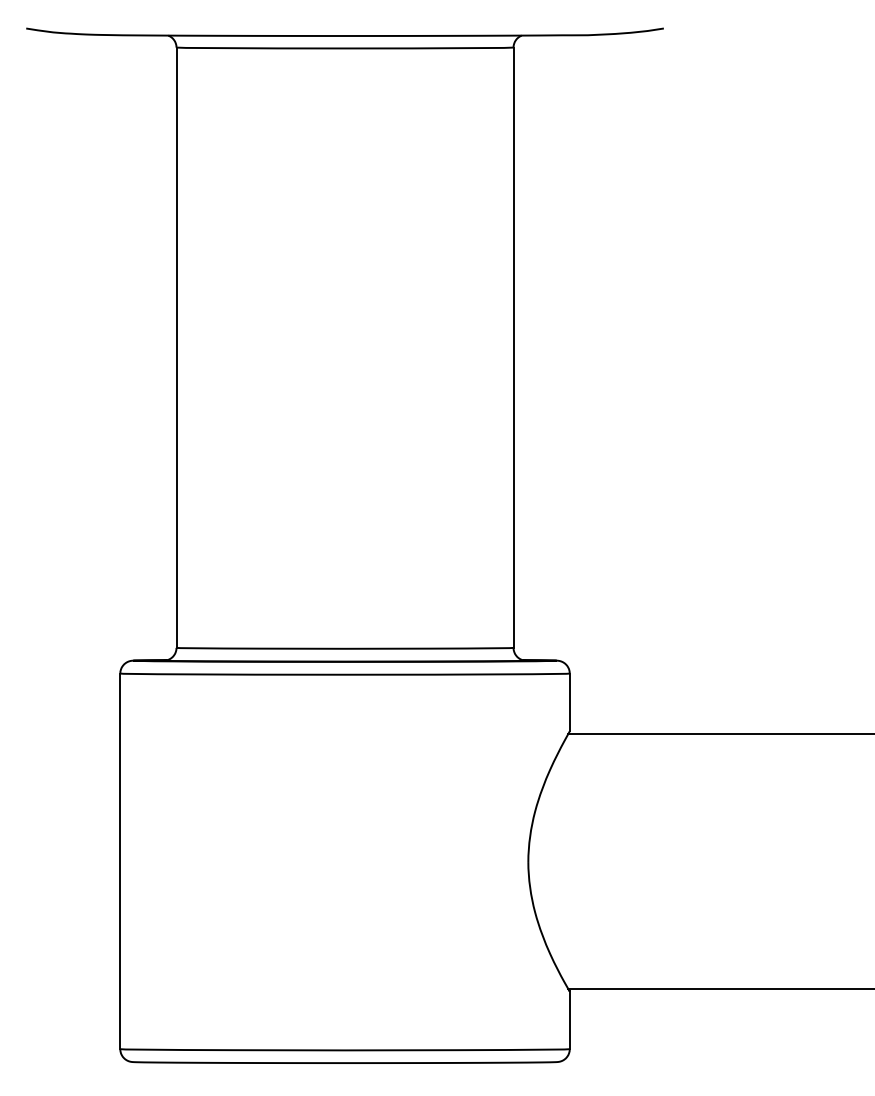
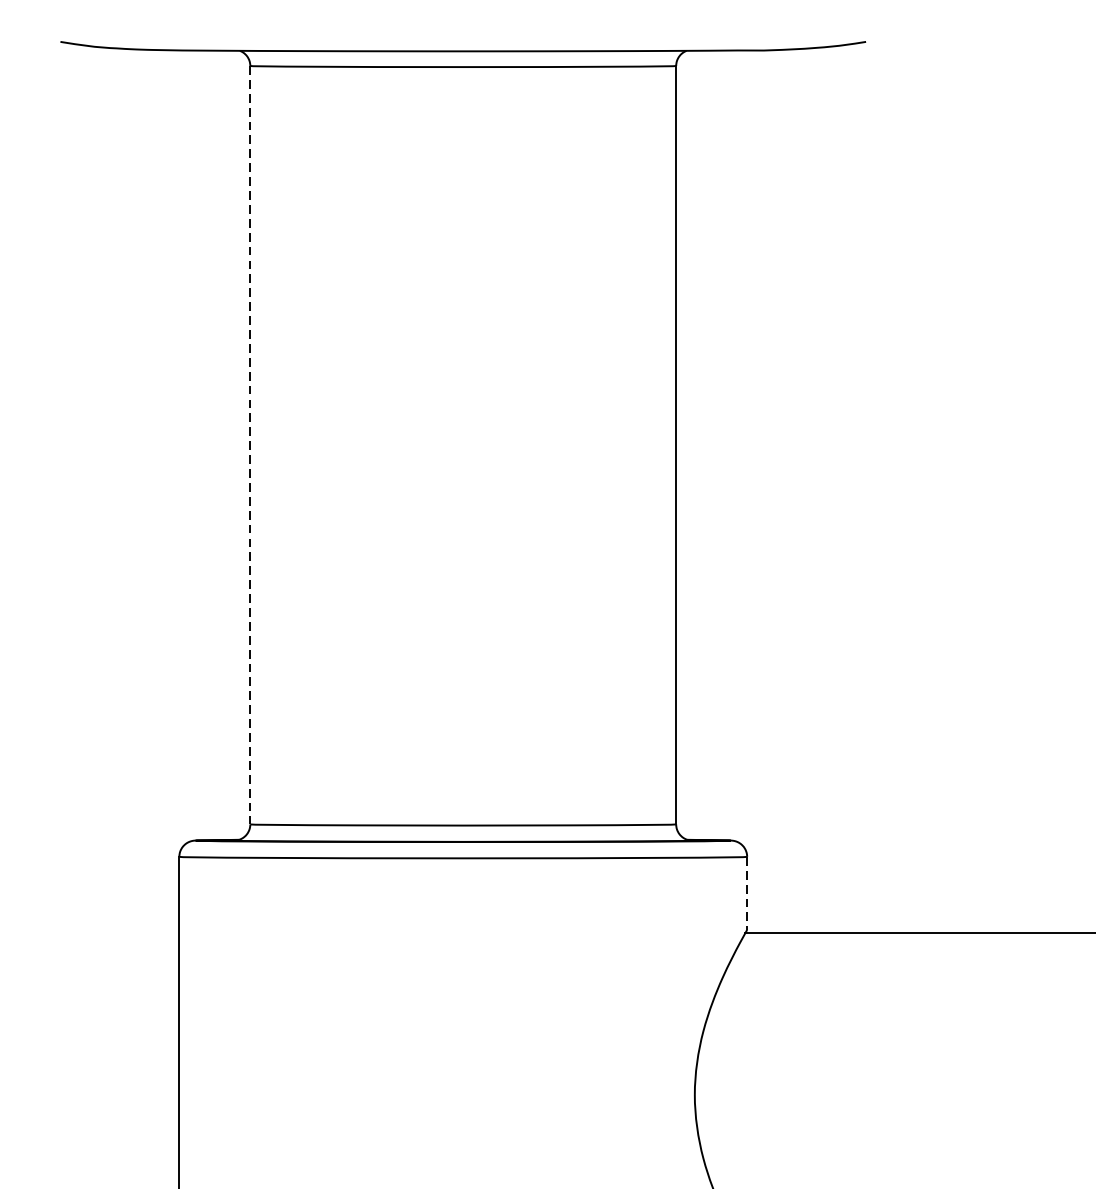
line: (176, 348) -> (250, 446), solid -> dashed
line: (569, 702) -> (746, 893), solid -> dashed

